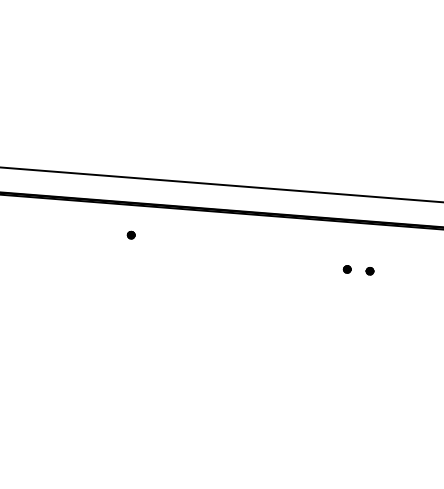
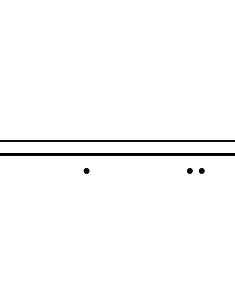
part: (358, 269) -> (195, 170), moved

